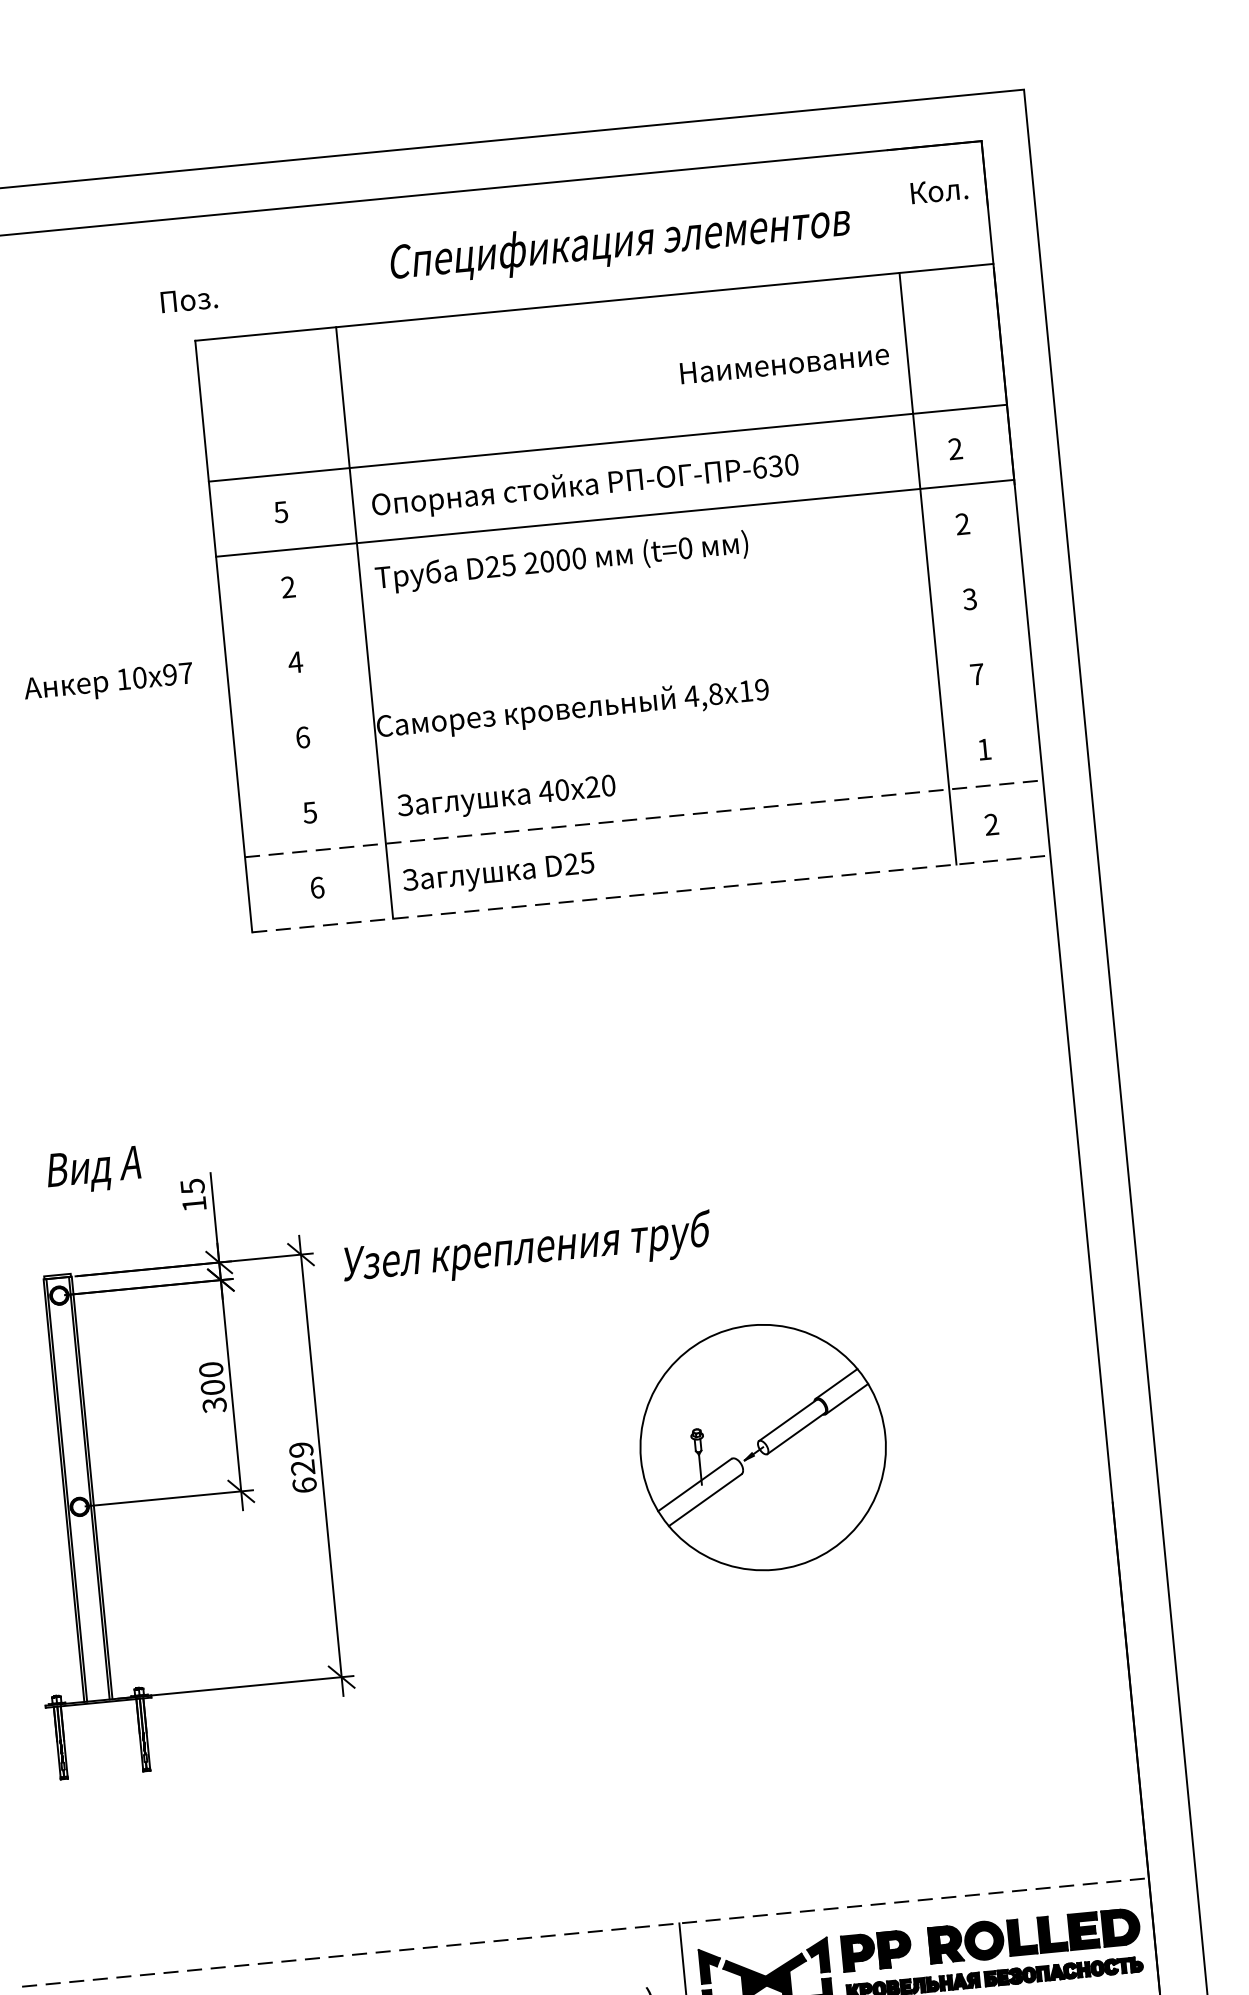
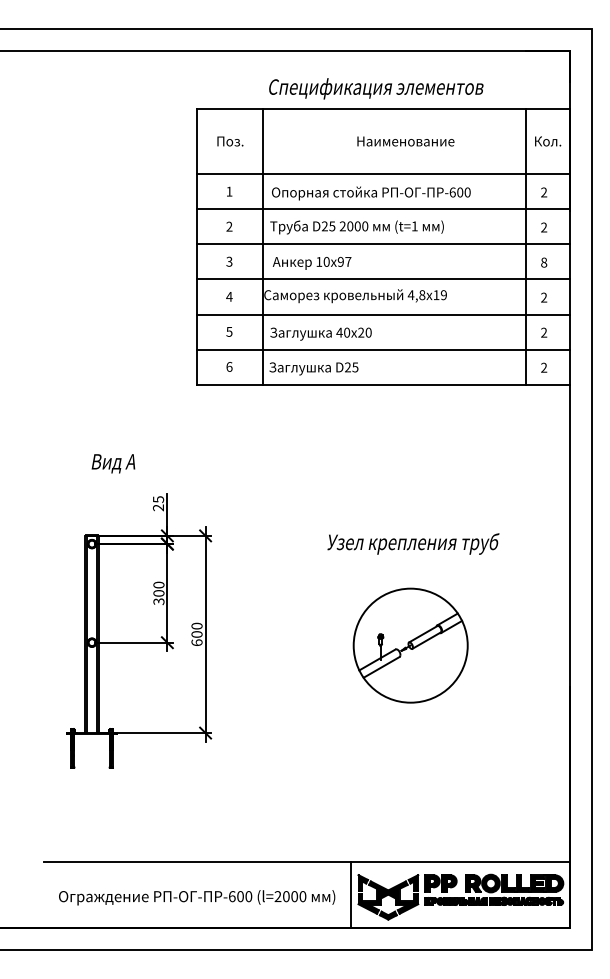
text: (940, 191) -> (548, 141), moved
text: (620, 243) -> (376, 88), moved
text: (189, 300) -> (230, 141), moved
text: (783, 363) -> (405, 141), moved
text: (776, 466) -> (460, 192), -630 -> -600
text: (281, 511) -> (229, 191), 5 -> 1
text: (684, 548) -> (414, 226), (t=0 -> (t=1
line: (622, 593) -> (383, 244), added
text: (970, 598) -> (544, 262), 3 -> 8
text: (295, 661) -> (229, 261), 4 -> 3
line: (629, 668) -> (383, 279), added
text: (978, 673) -> (544, 297), 7 -> 2
text: (107, 684) -> (311, 263), moved
text: (302, 736) -> (229, 296), 6 -> 4
line: (636, 743) -> (383, 314), added
text: (985, 748) -> (544, 332), 1 -> 2
line: (645, 818) -> (384, 349), dashed -> solid
line: (653, 893) -> (384, 384), dashed -> solid
text: (93, 1169) -> (113, 463), moved
text: (192, 1203) -> (157, 507), 15 -> 25
text: (527, 1249) -> (413, 543), moved
text: (300, 1457) -> (196, 629), 629 -> 600
line: (584, 1931) -> (306, 861), dashed -> solid

